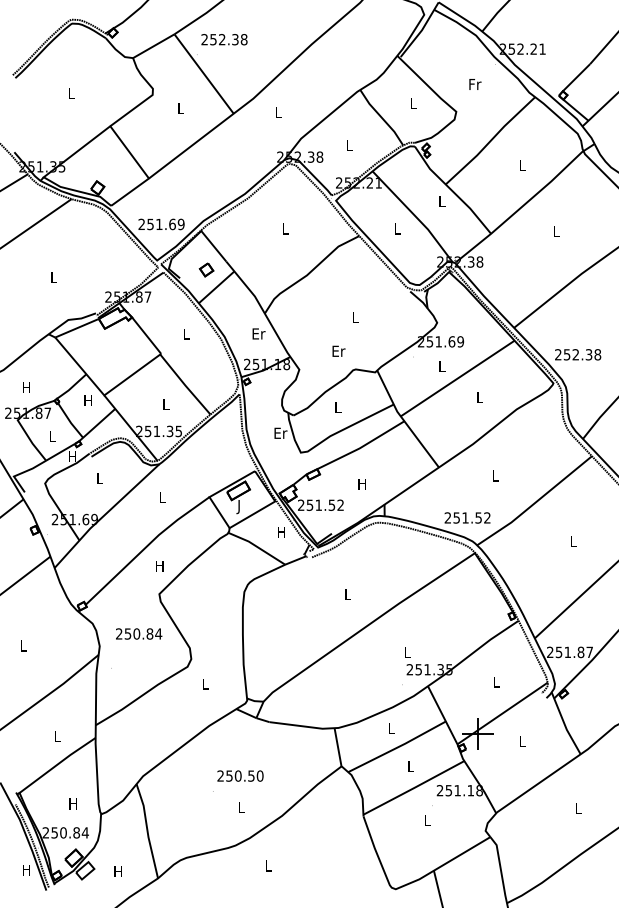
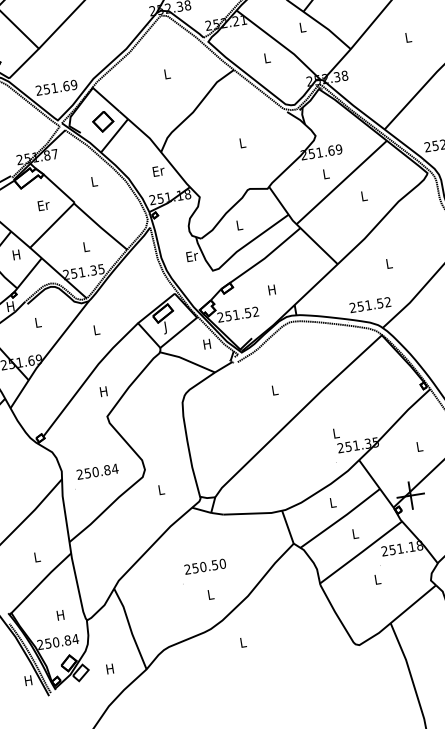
part: (206, 269) -> (103, 121), size x1.67
text: (338, 350) -> (43, 204), moved
text: (139, 633) -> (97, 471), moved

